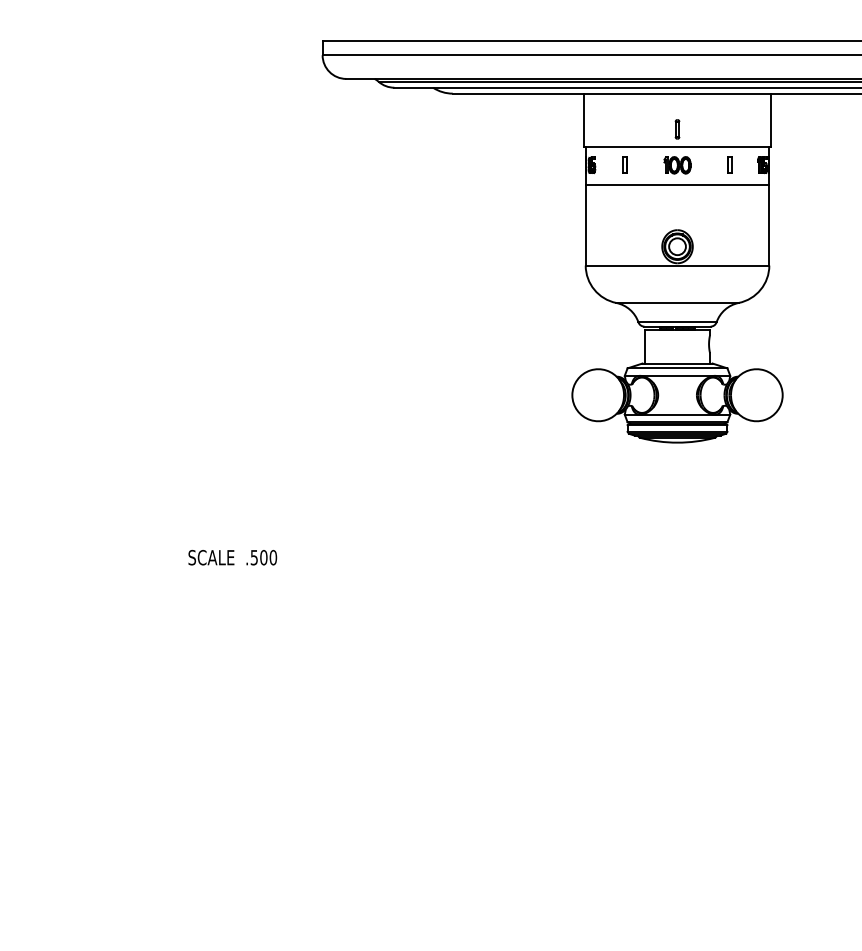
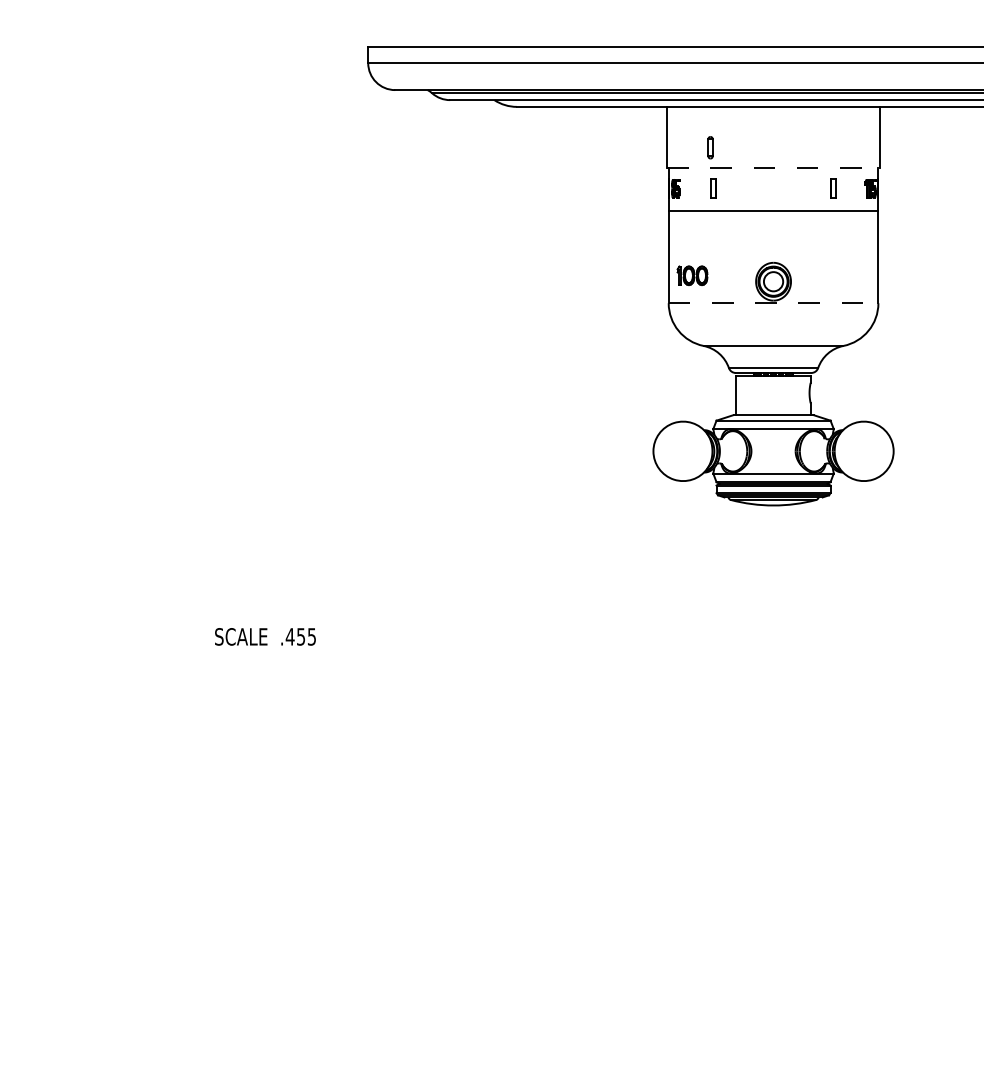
part: (677, 129) -> (710, 147), moved
line: (678, 147) -> (774, 168), solid -> dashed
part: (677, 165) -> (692, 275), moved
line: (677, 265) -> (773, 303), solid -> dashed
text: (263, 557) -> (300, 636), .500 -> .455

